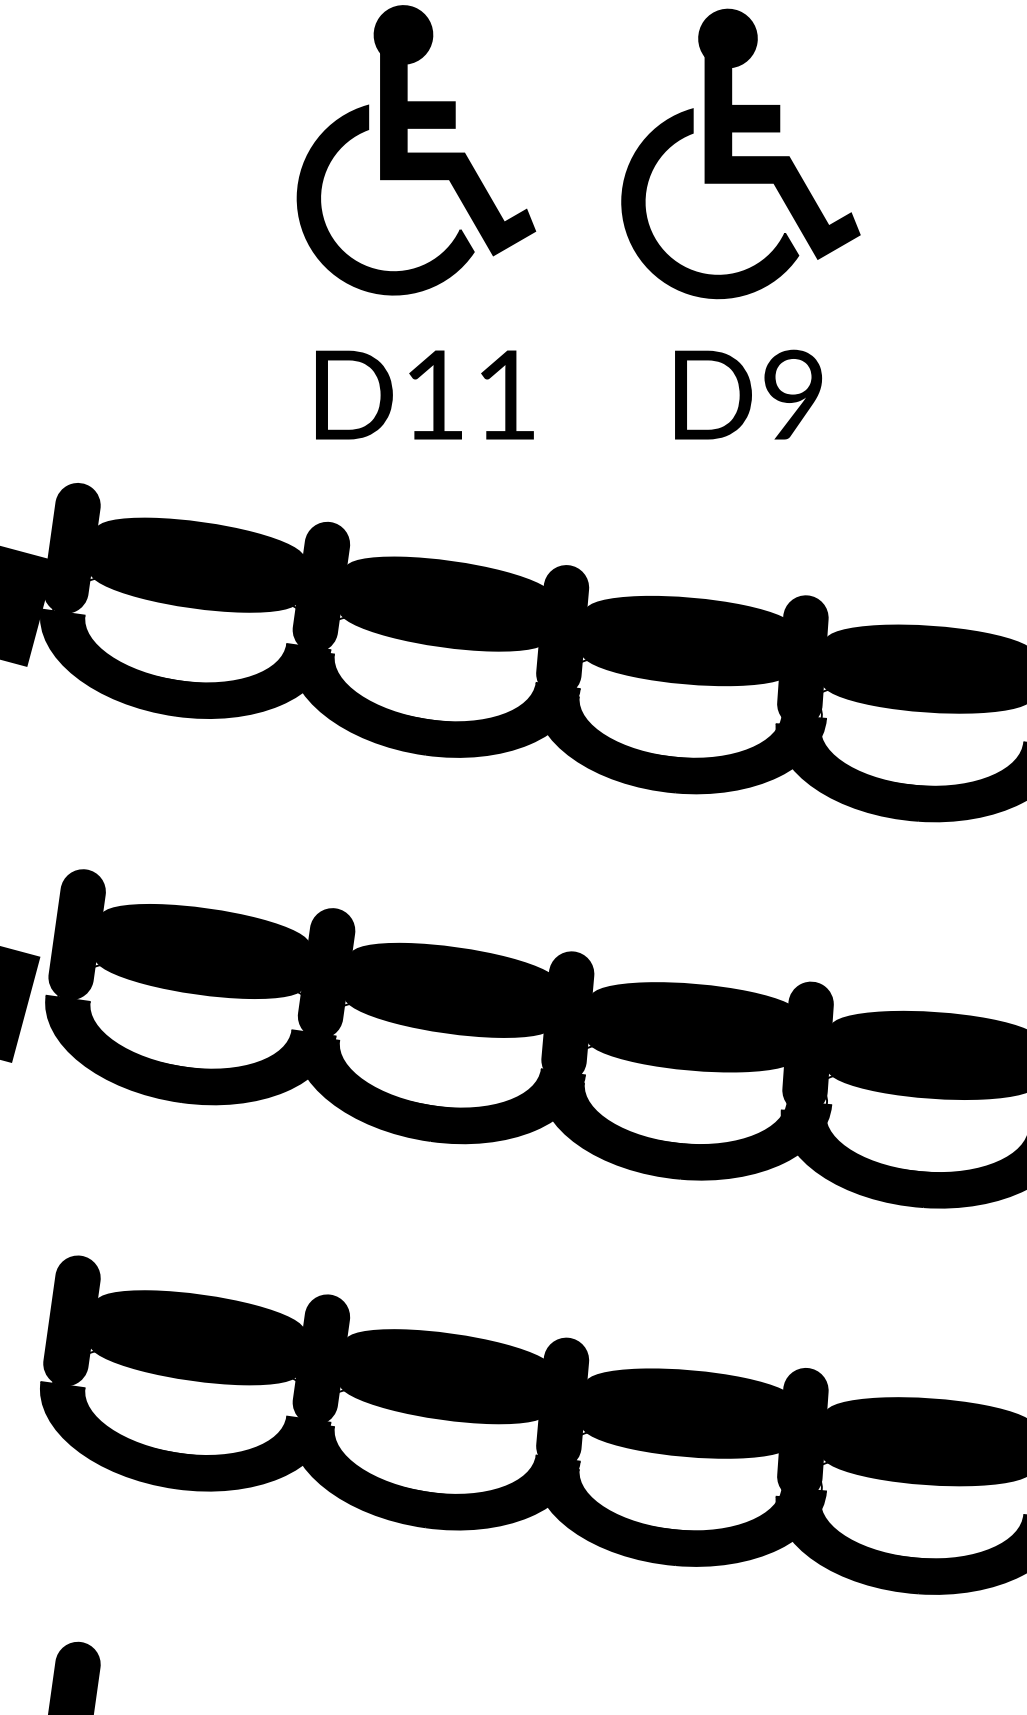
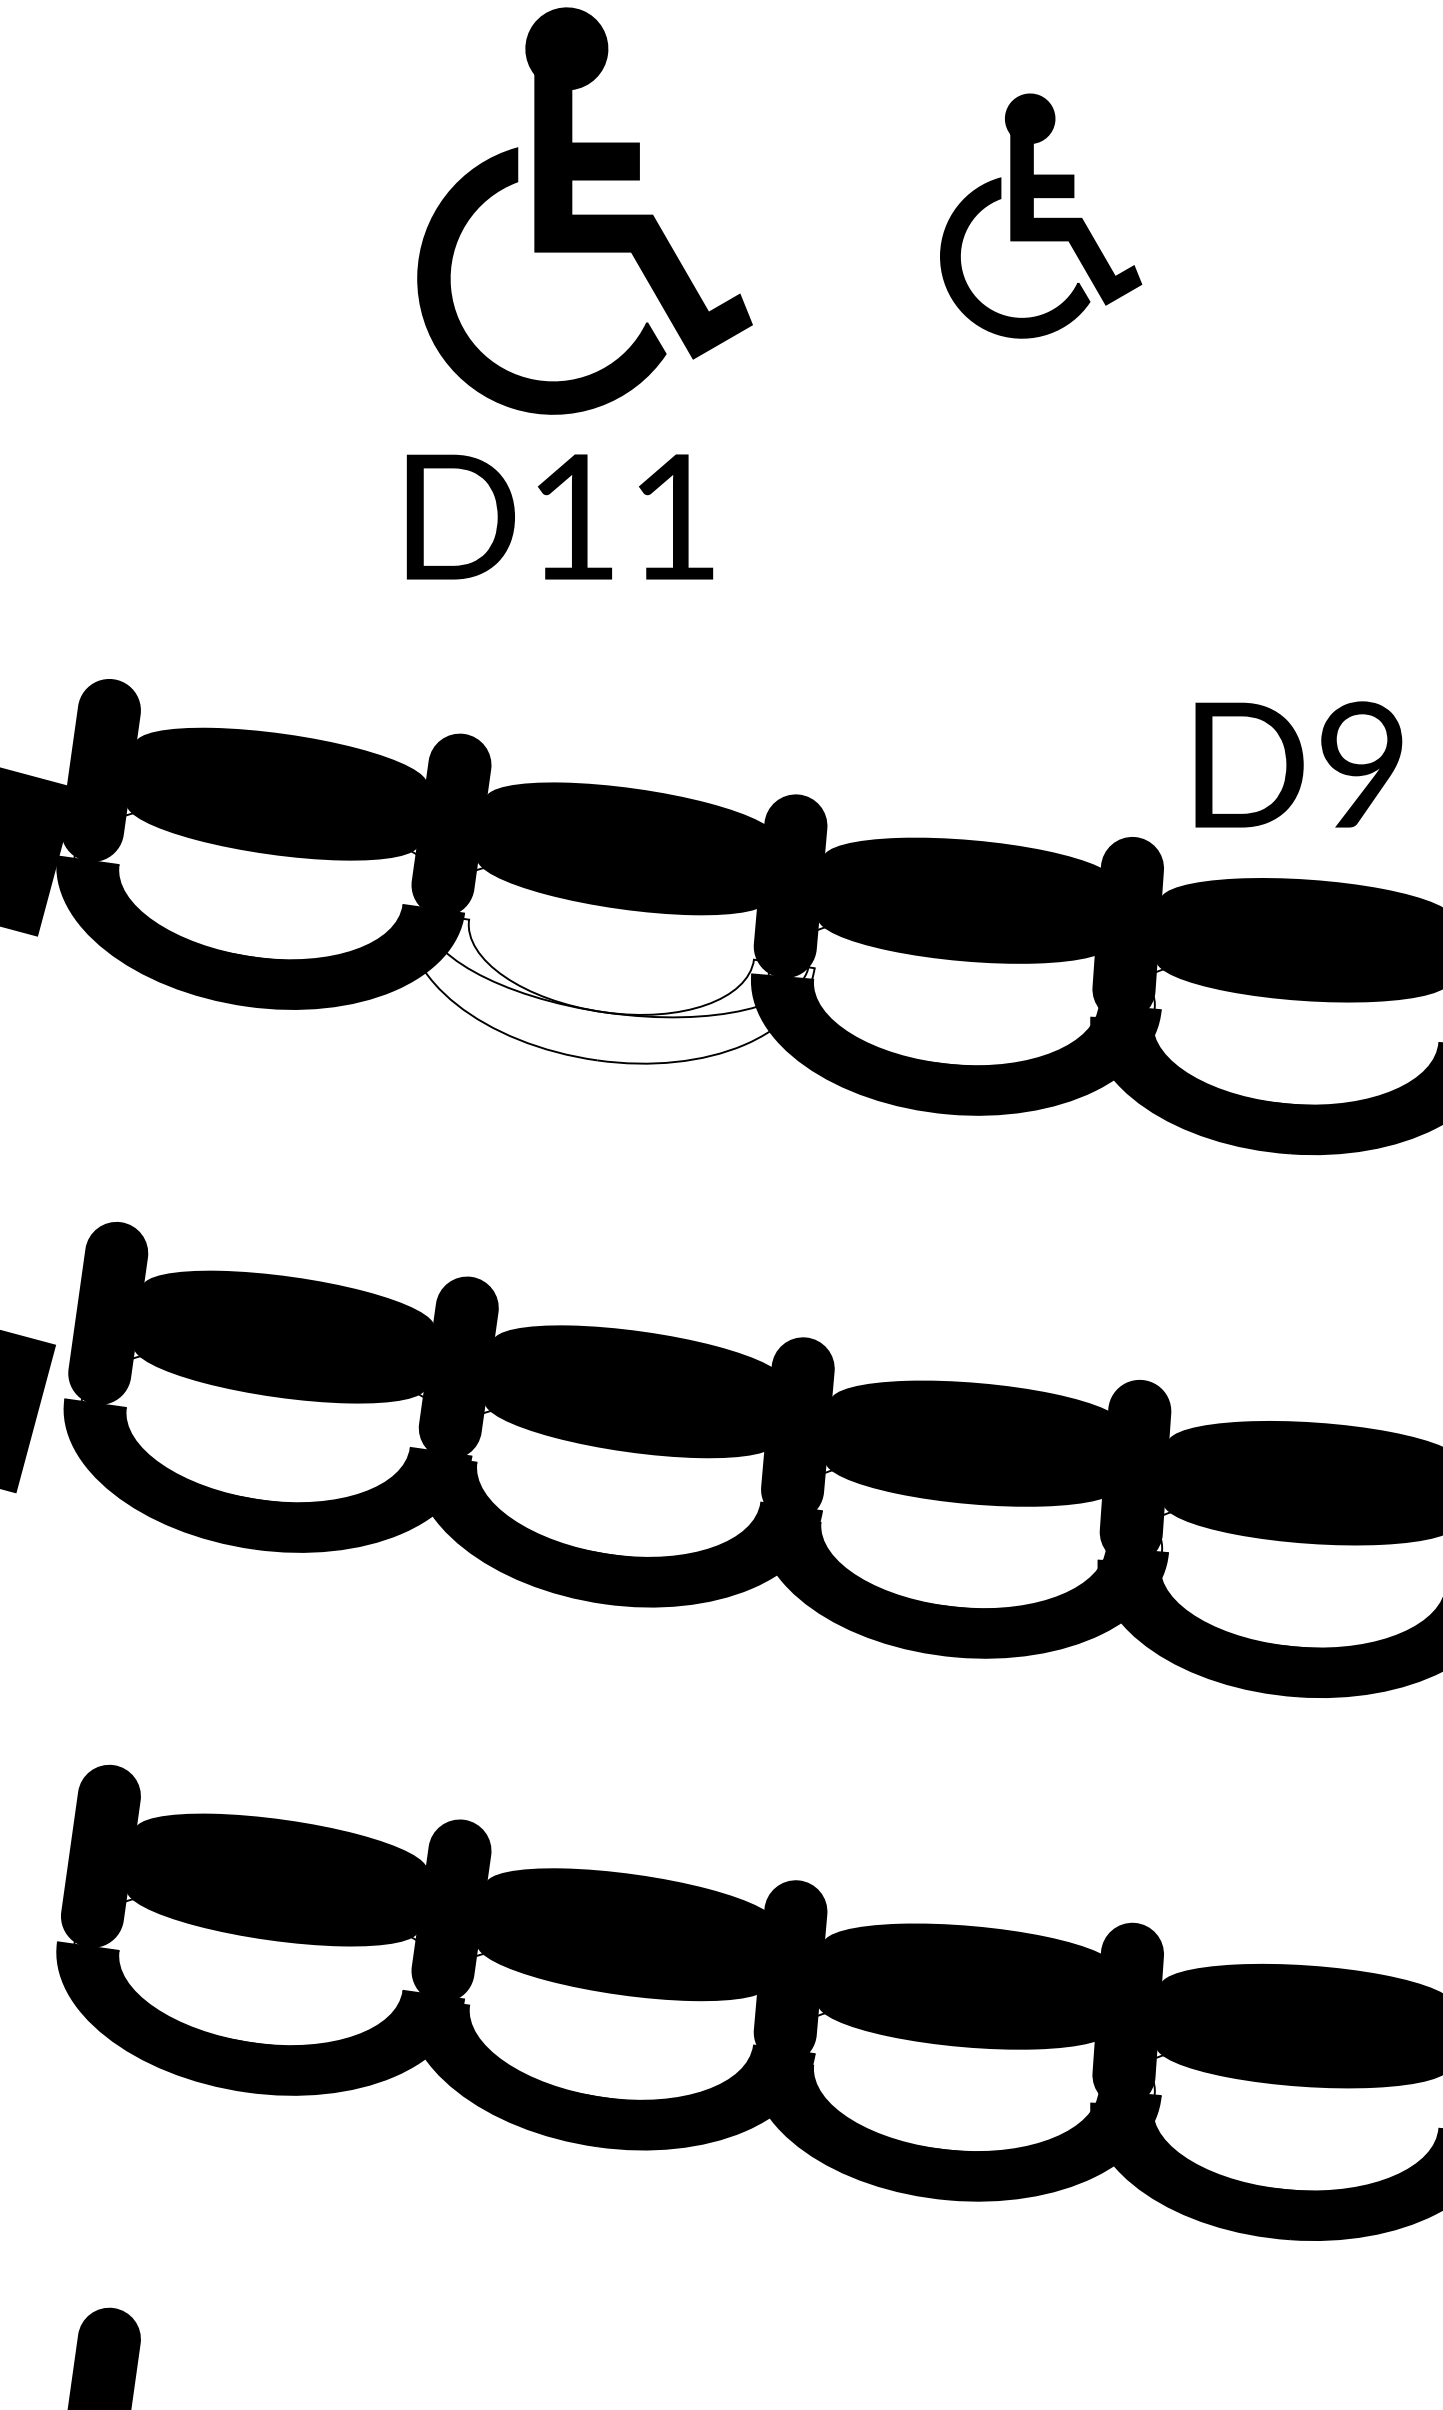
part: (740, 153) -> (1040, 215), size x0.6
text: (424, 394) -> (559, 516), moved
text: (748, 394) -> (1298, 764), moved
fill: (434, 702) -> (610, 987), removed

